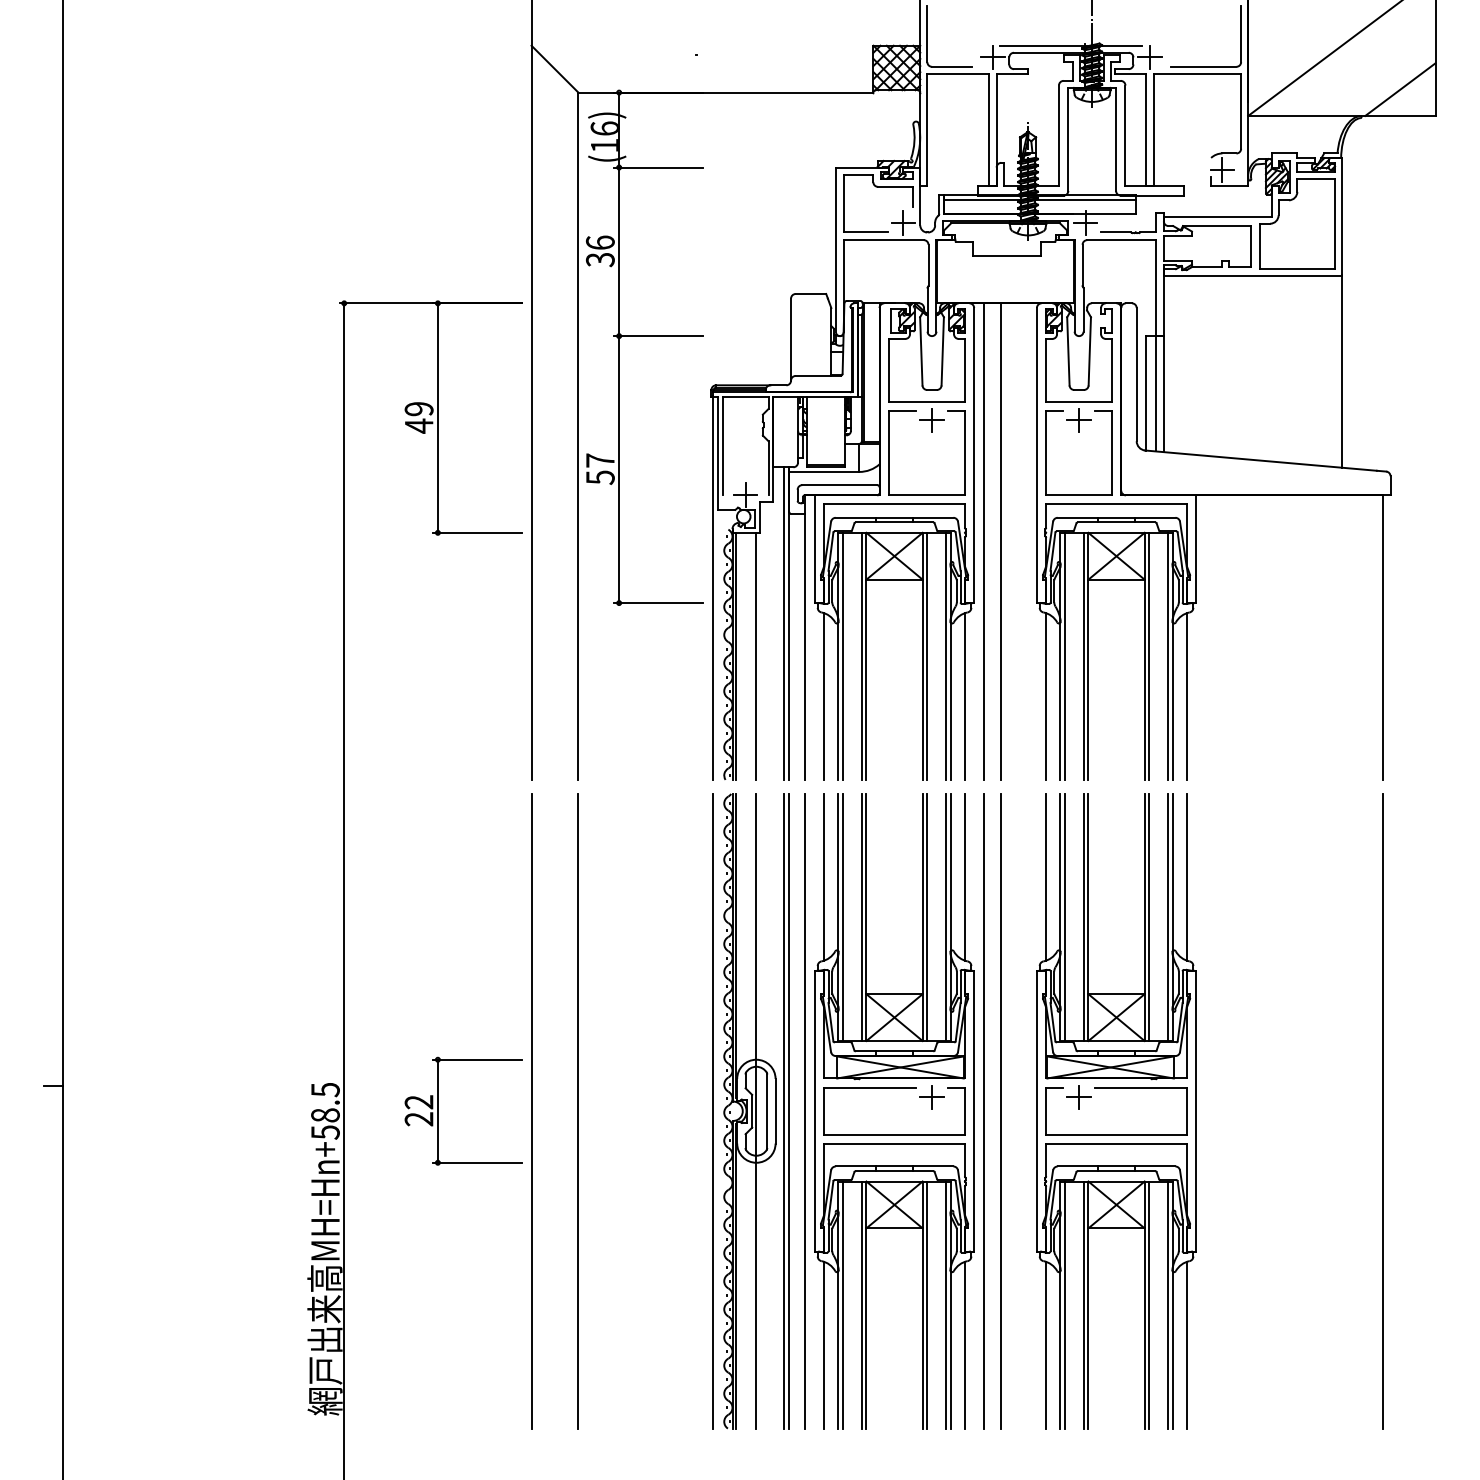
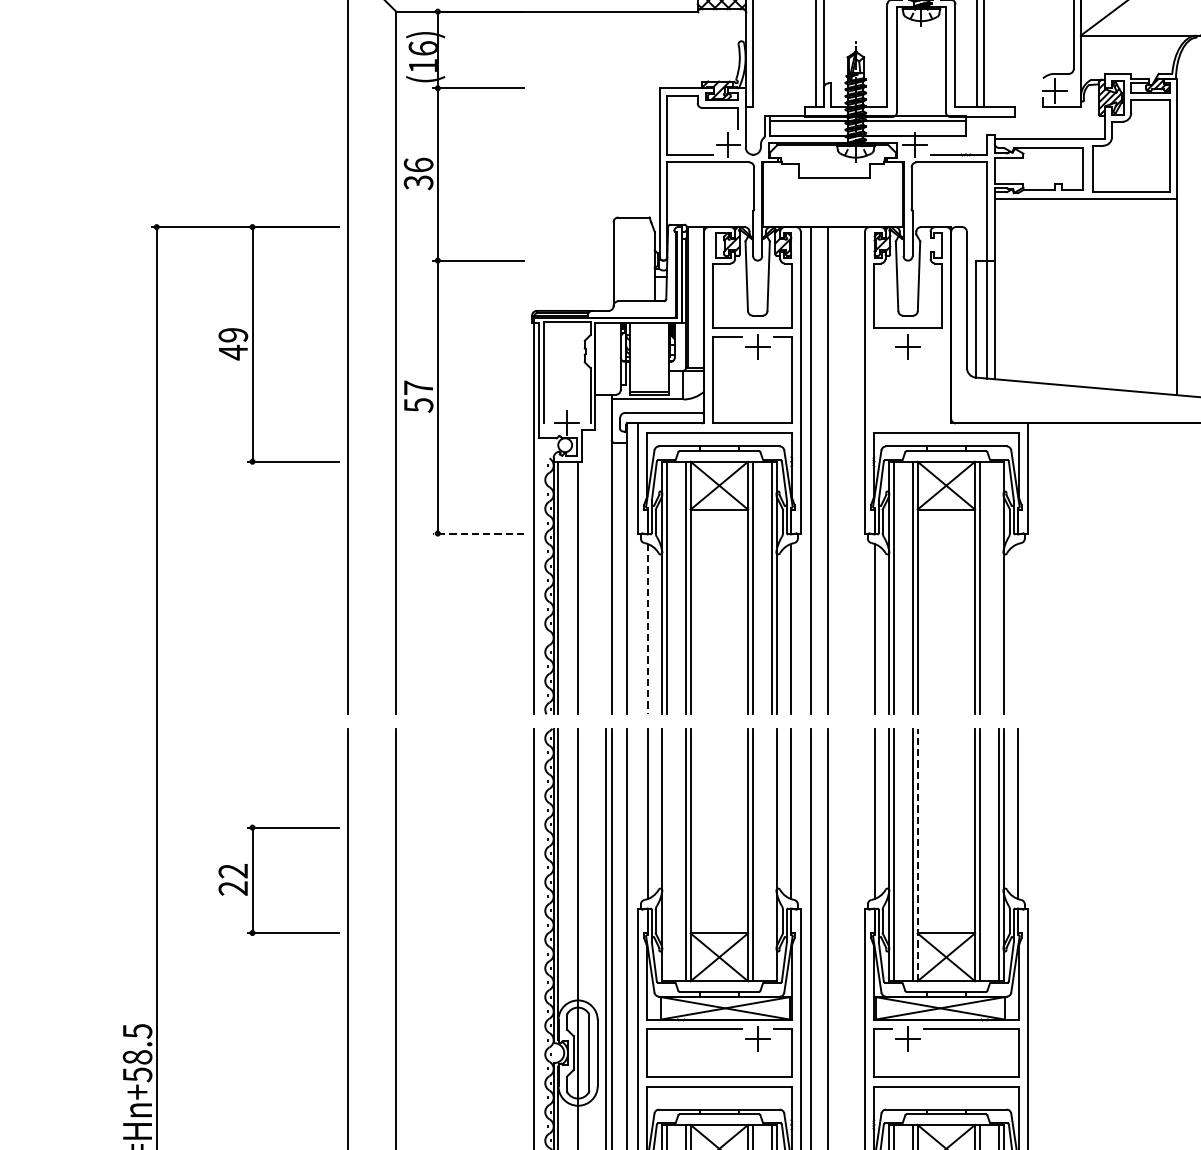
part: (1046, 452) -> (874, 379), removed
line: (658, 603) -> (478, 533), solid -> dashed
line: (783, 623) -> (605, 554), removed
line: (1168, 655) -> (999, 587), removed
line: (1186, 696) -> (1017, 629), removed
line: (824, 697) -> (647, 630), solid -> dashed
line: (843, 917) -> (667, 855), removed
line: (946, 917) -> (772, 855), removed
line: (1088, 917) -> (917, 855), solid -> dashed
part: (438, 1110) -> (253, 879), moved

